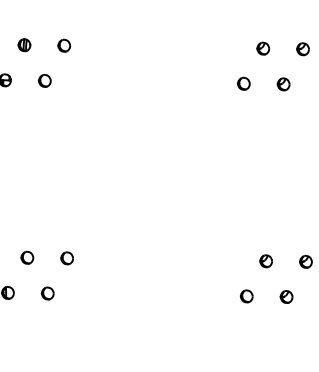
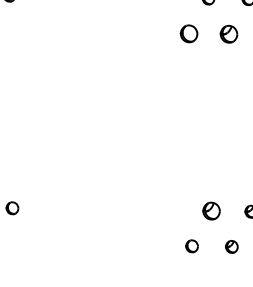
part: (243, 83) -> (188, 33), size x1.4
part: (283, 84) -> (228, 34), size x1.4
part: (265, 261) -> (210, 211), size x1.4

